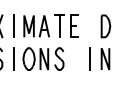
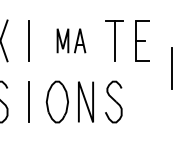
part: (36, 26) -> (71, 41), size x0.6
line: (89, 58) -> (170, 67), moved

